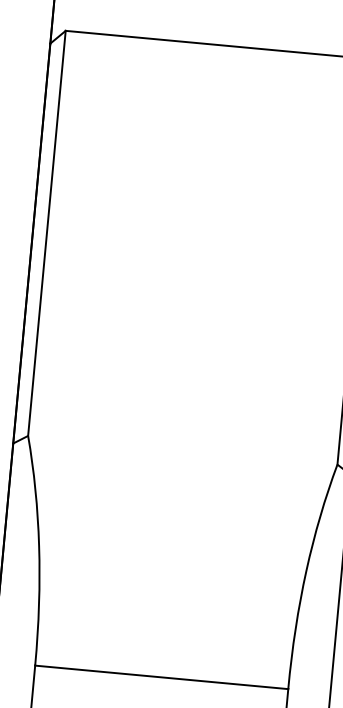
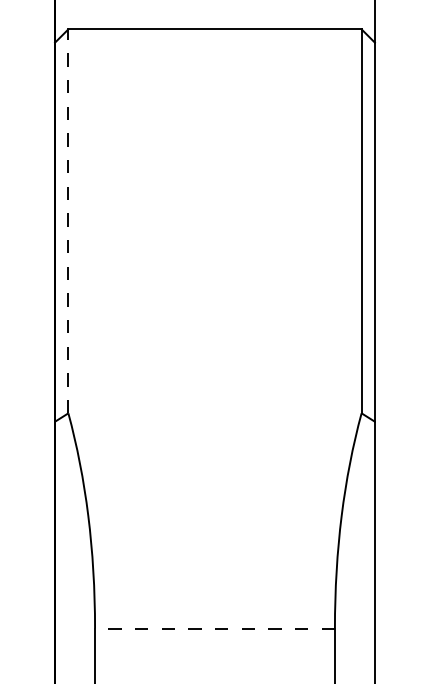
line: (47, 233) -> (68, 221), solid -> dashed
line: (162, 677) -> (215, 628), solid -> dashed

